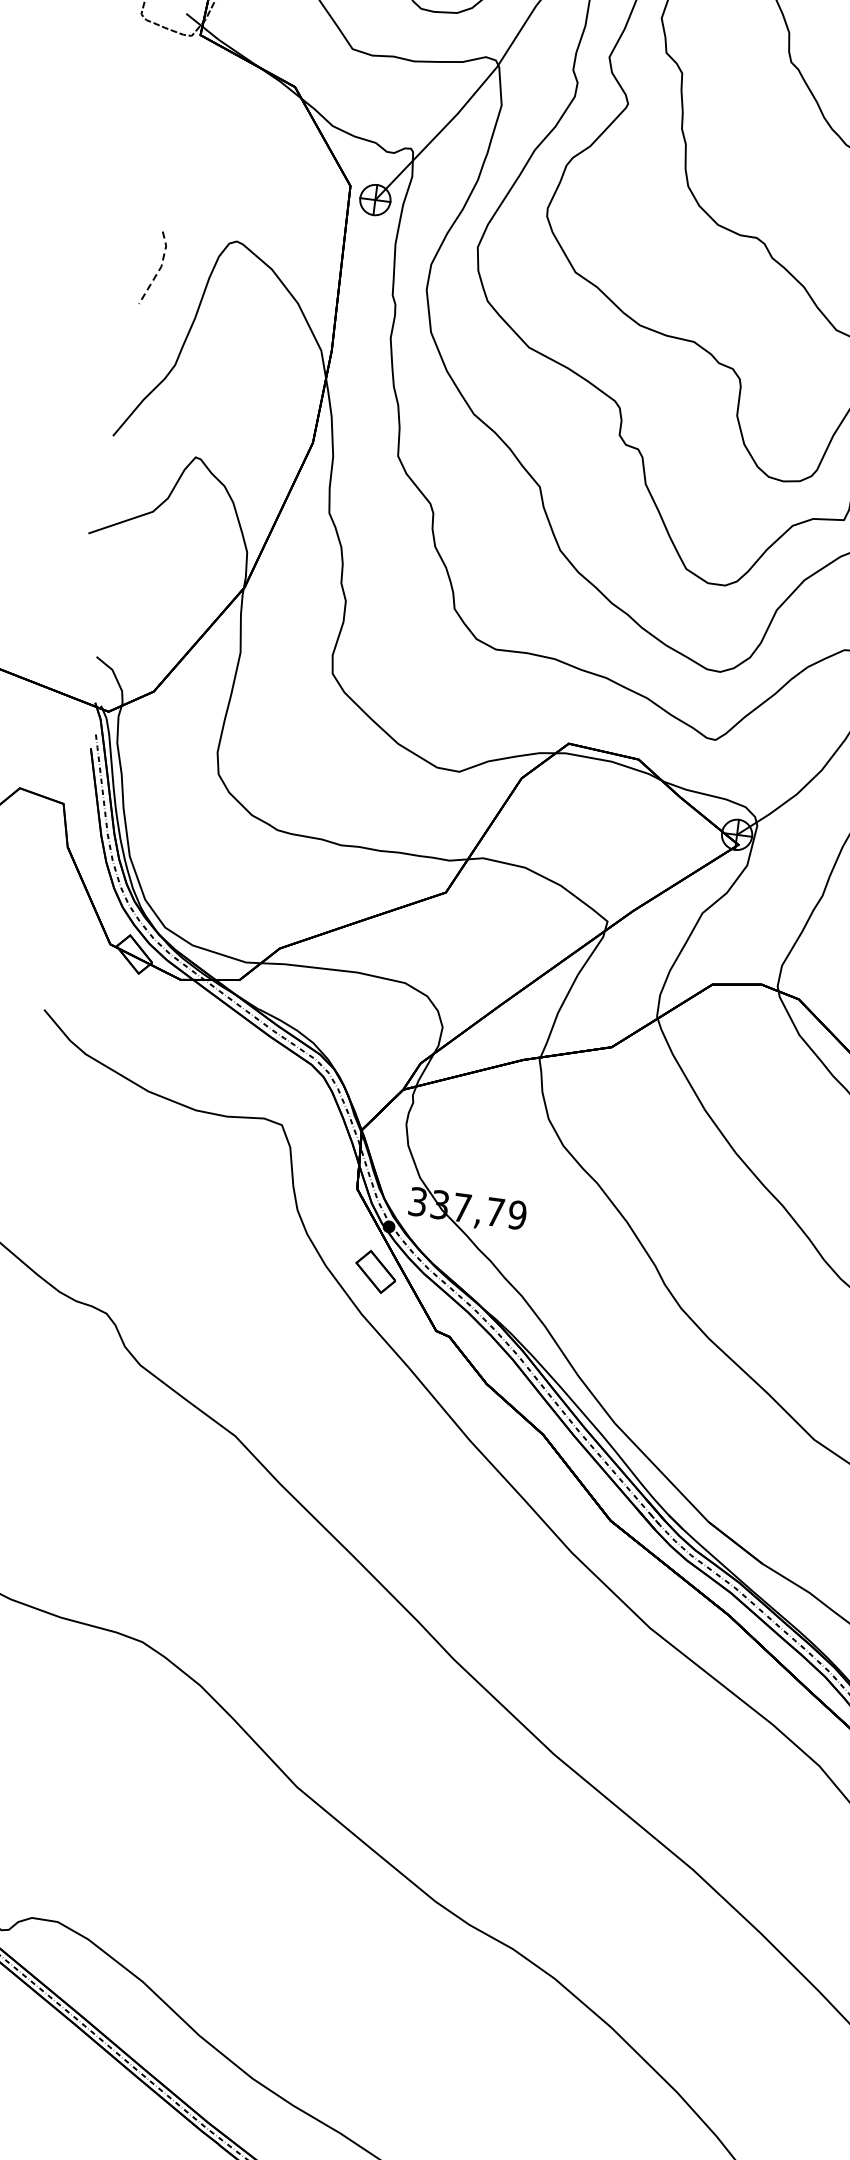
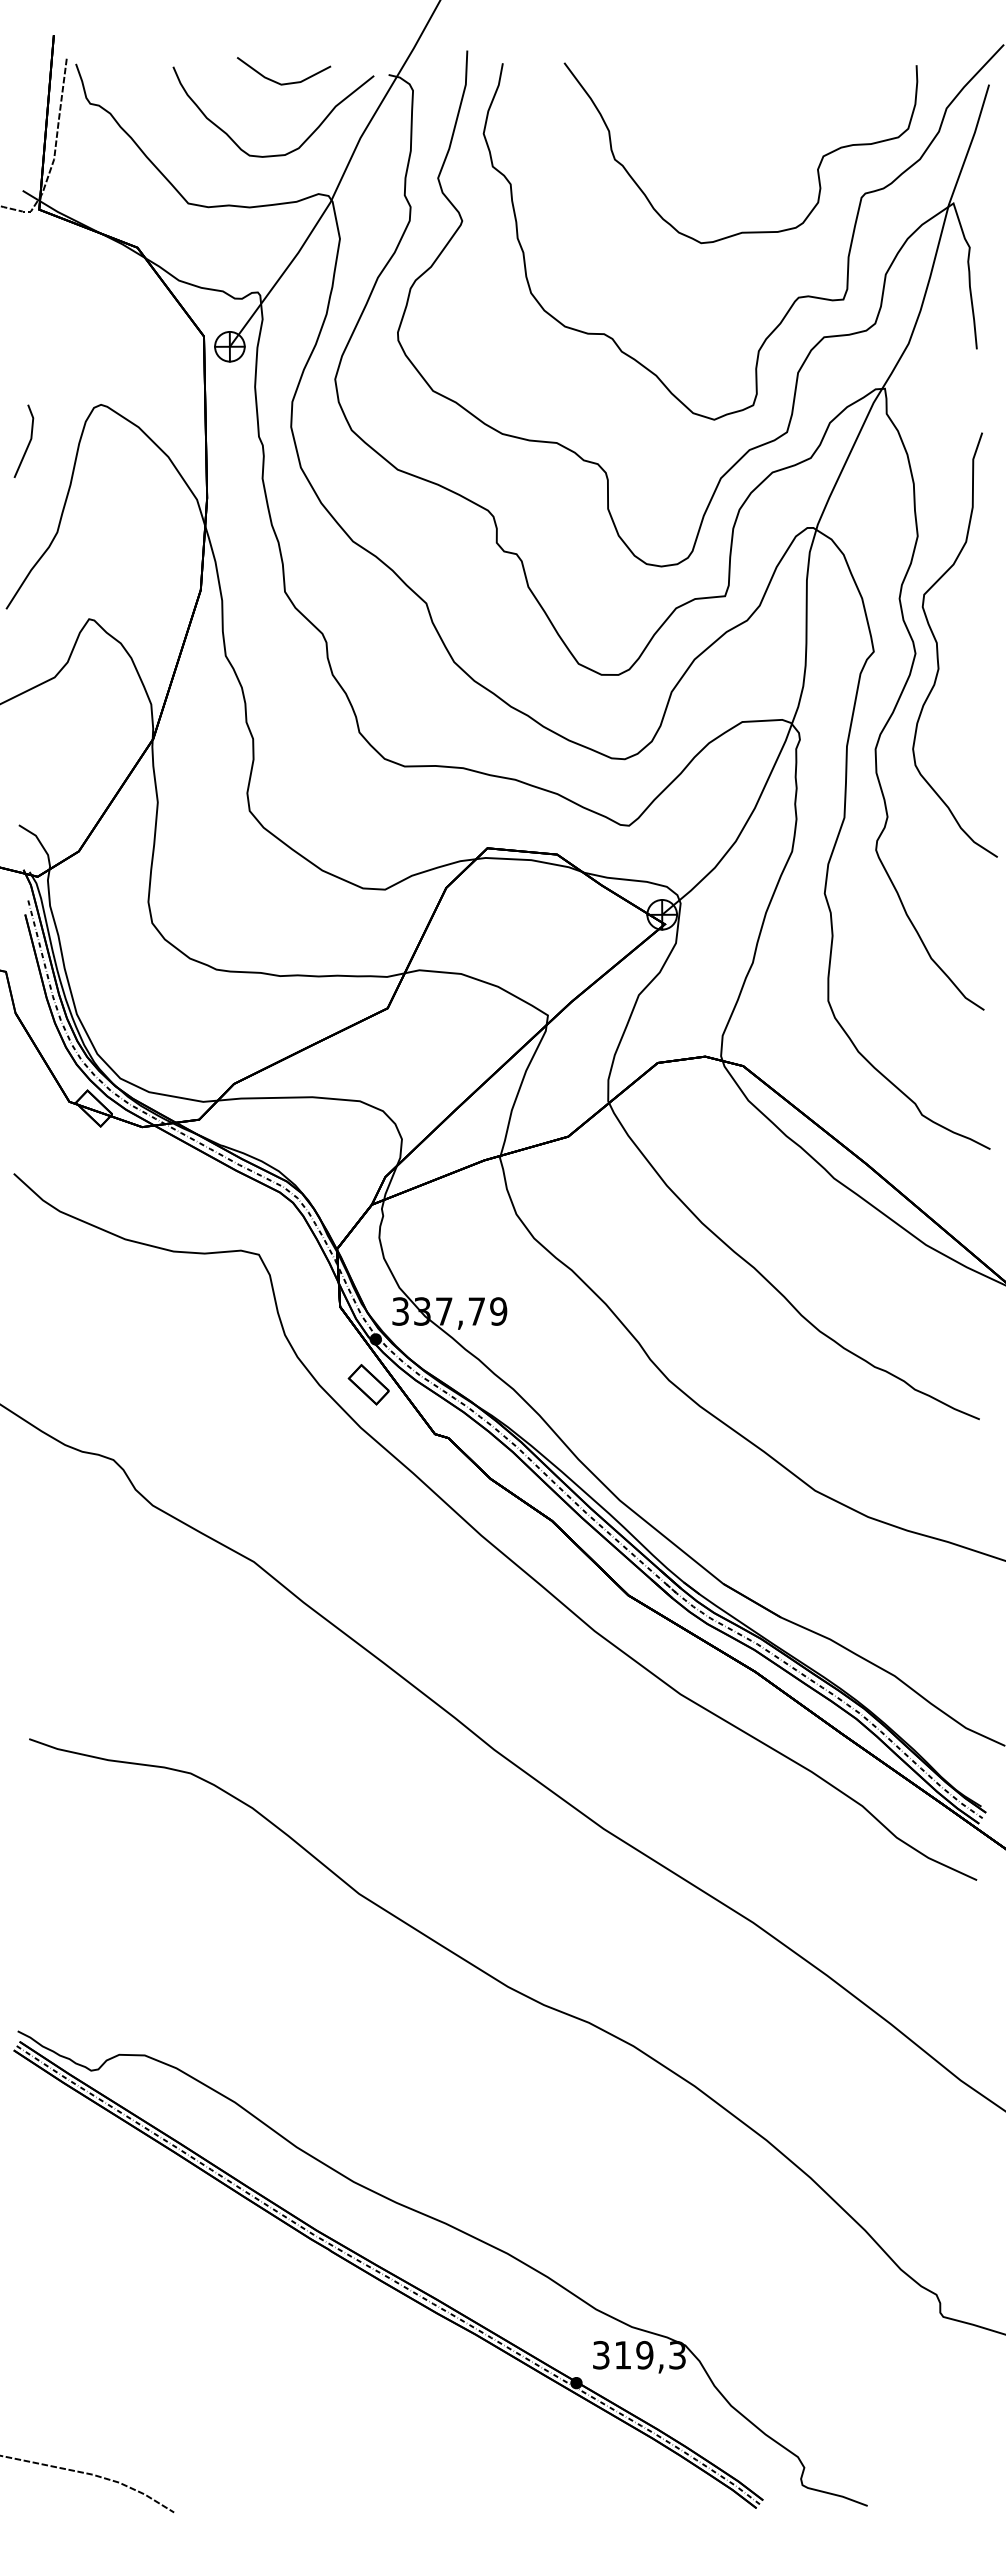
line: (160, 269) -> (30, 441), dashed -> solid

